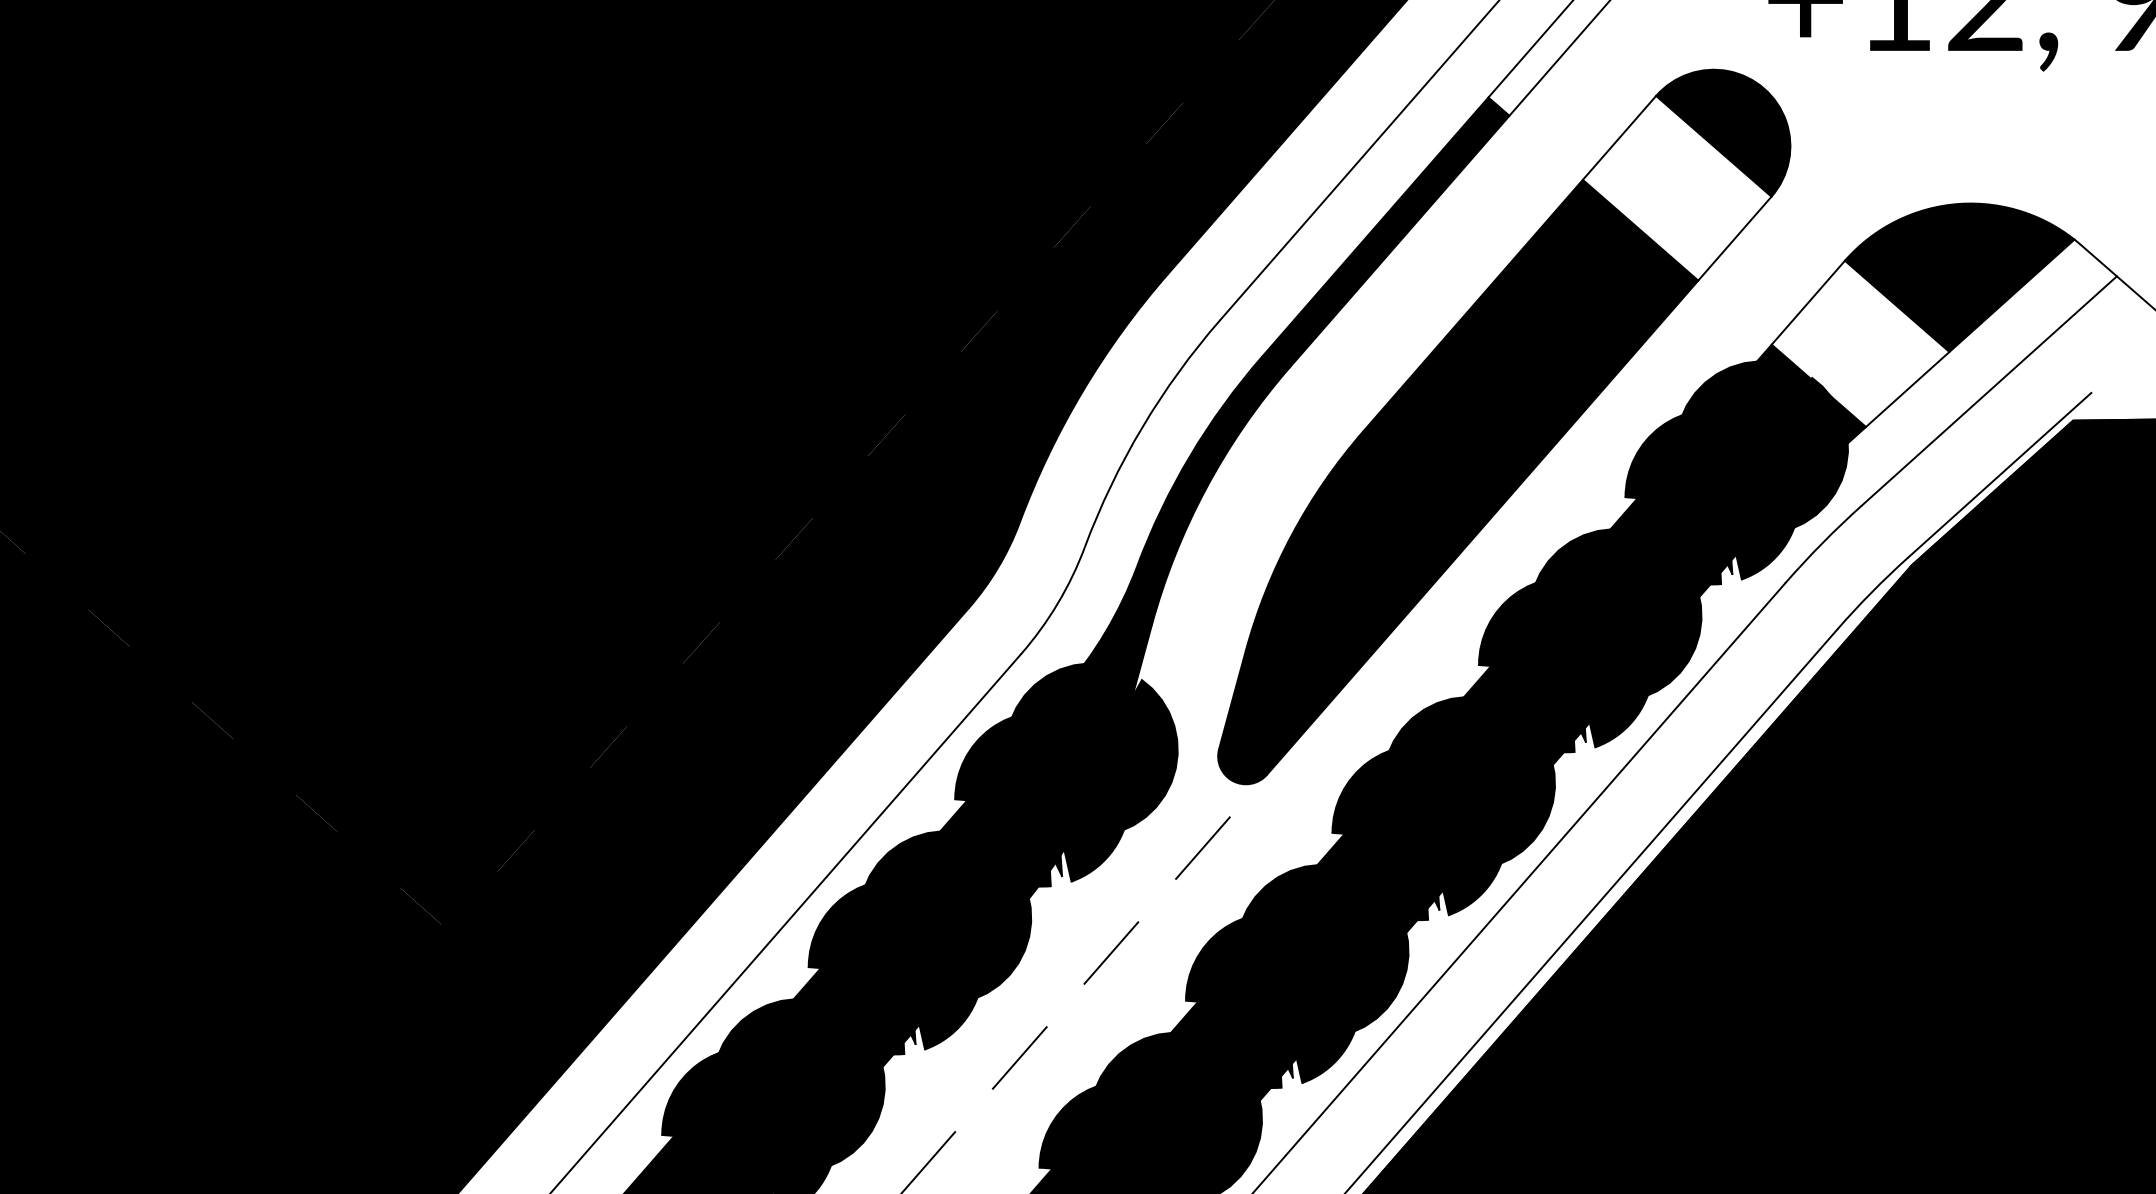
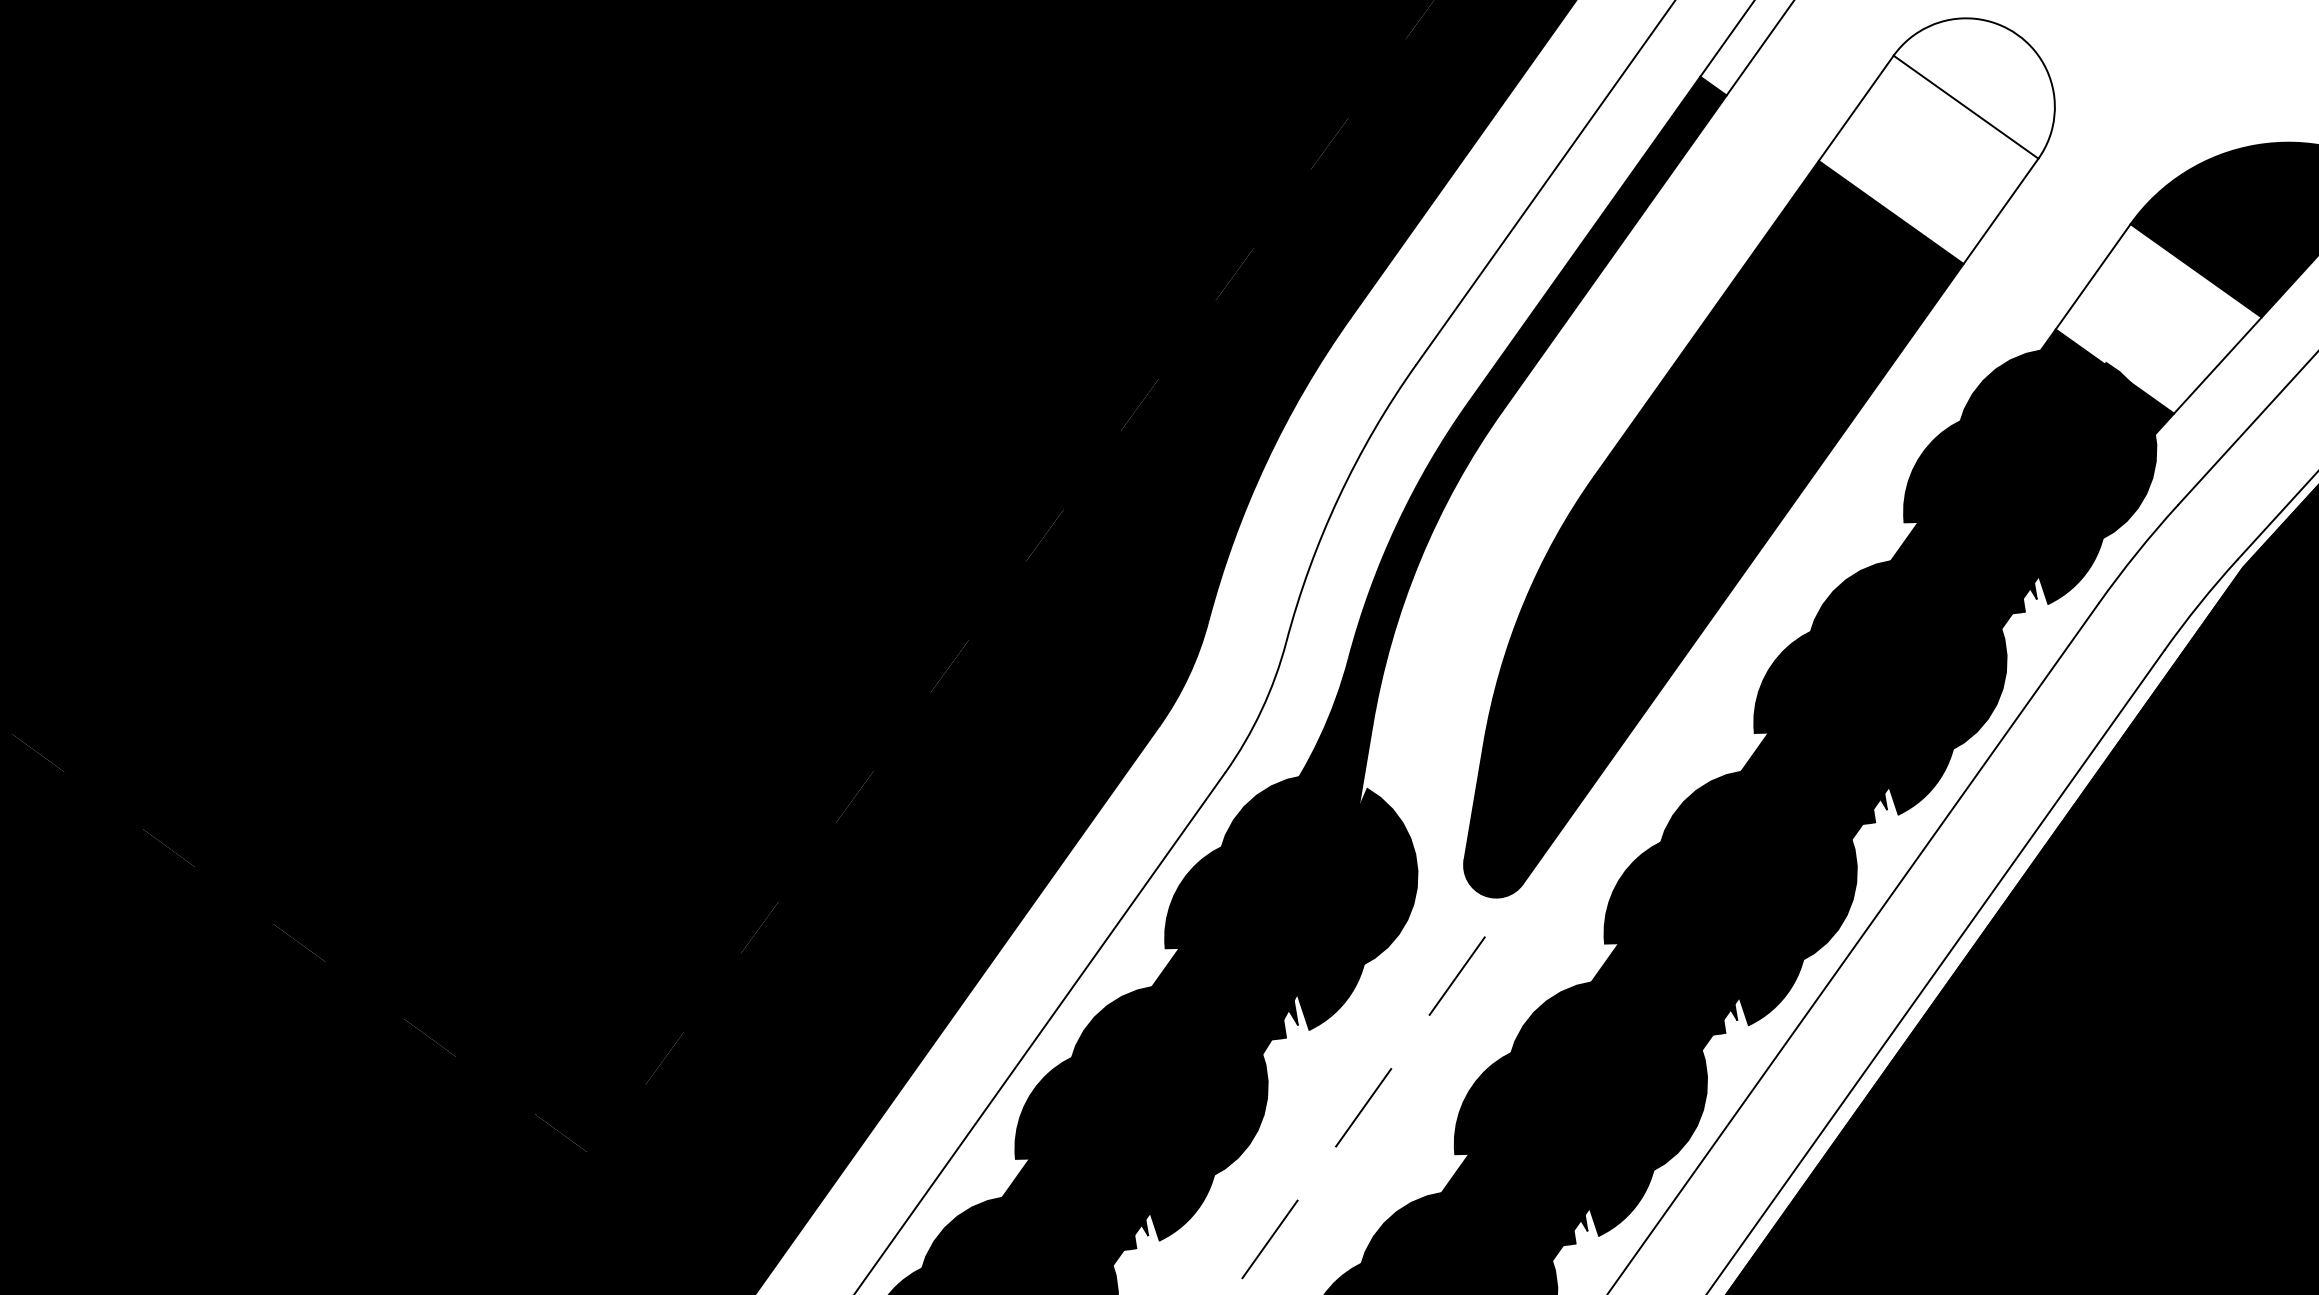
fill: (1723, 132) -> (1975, 90), removed

